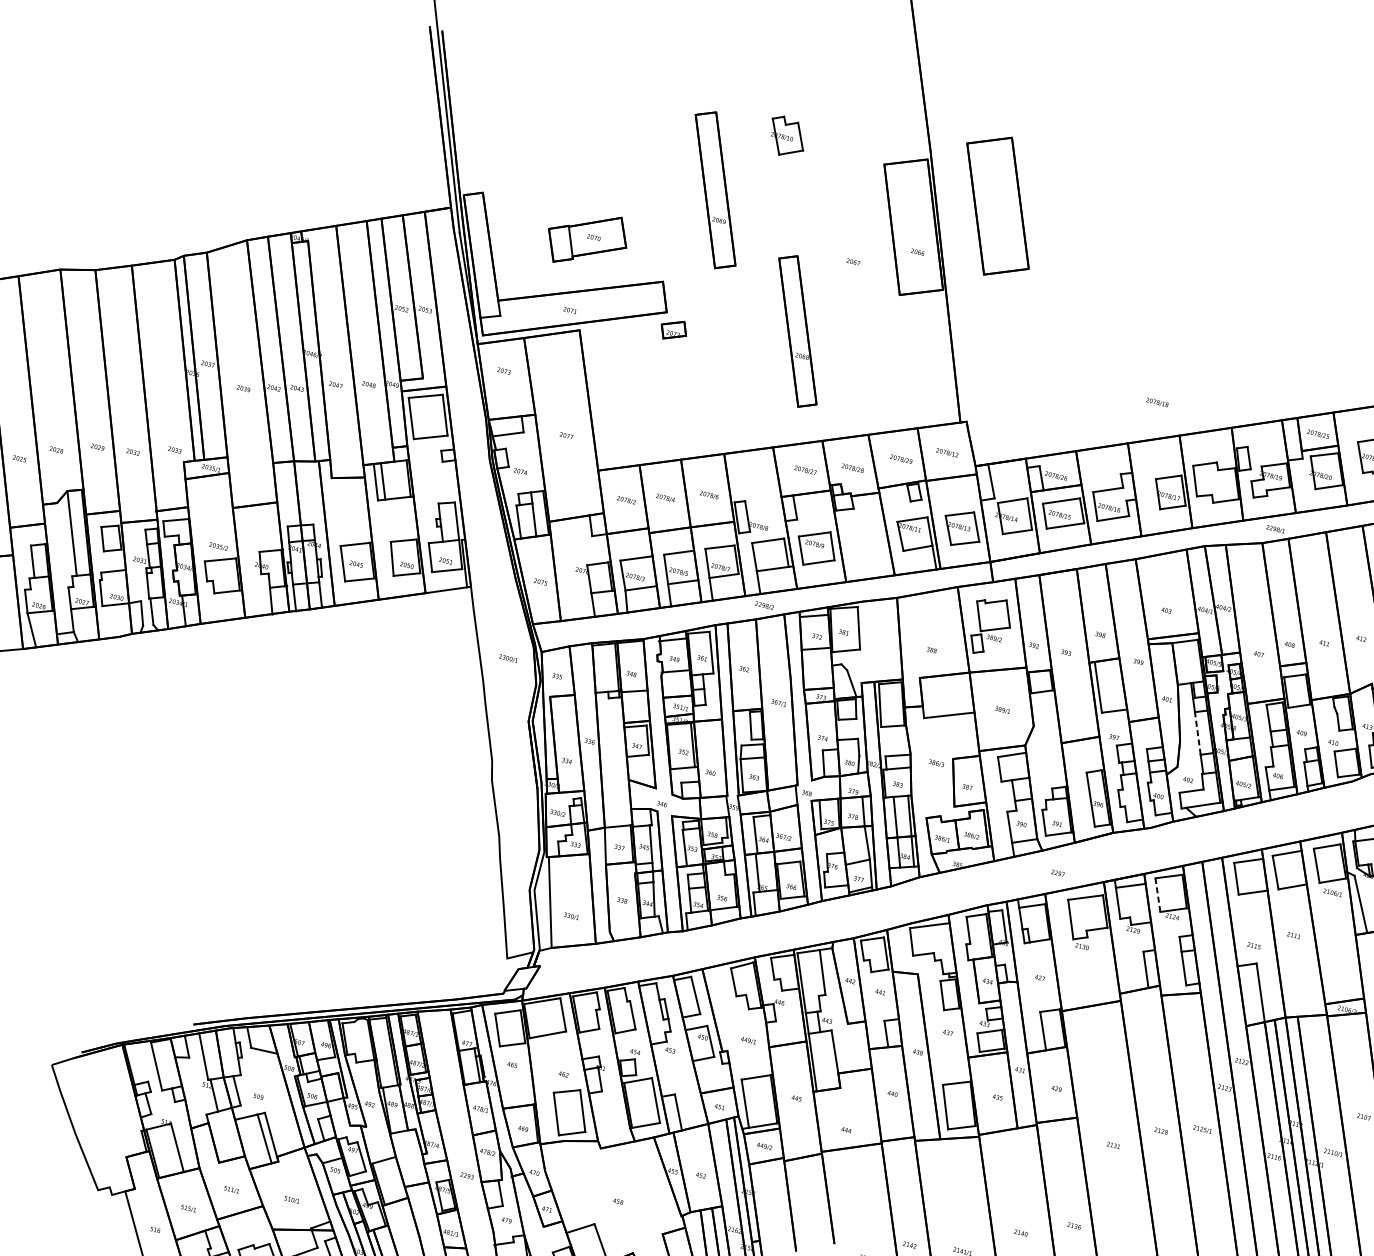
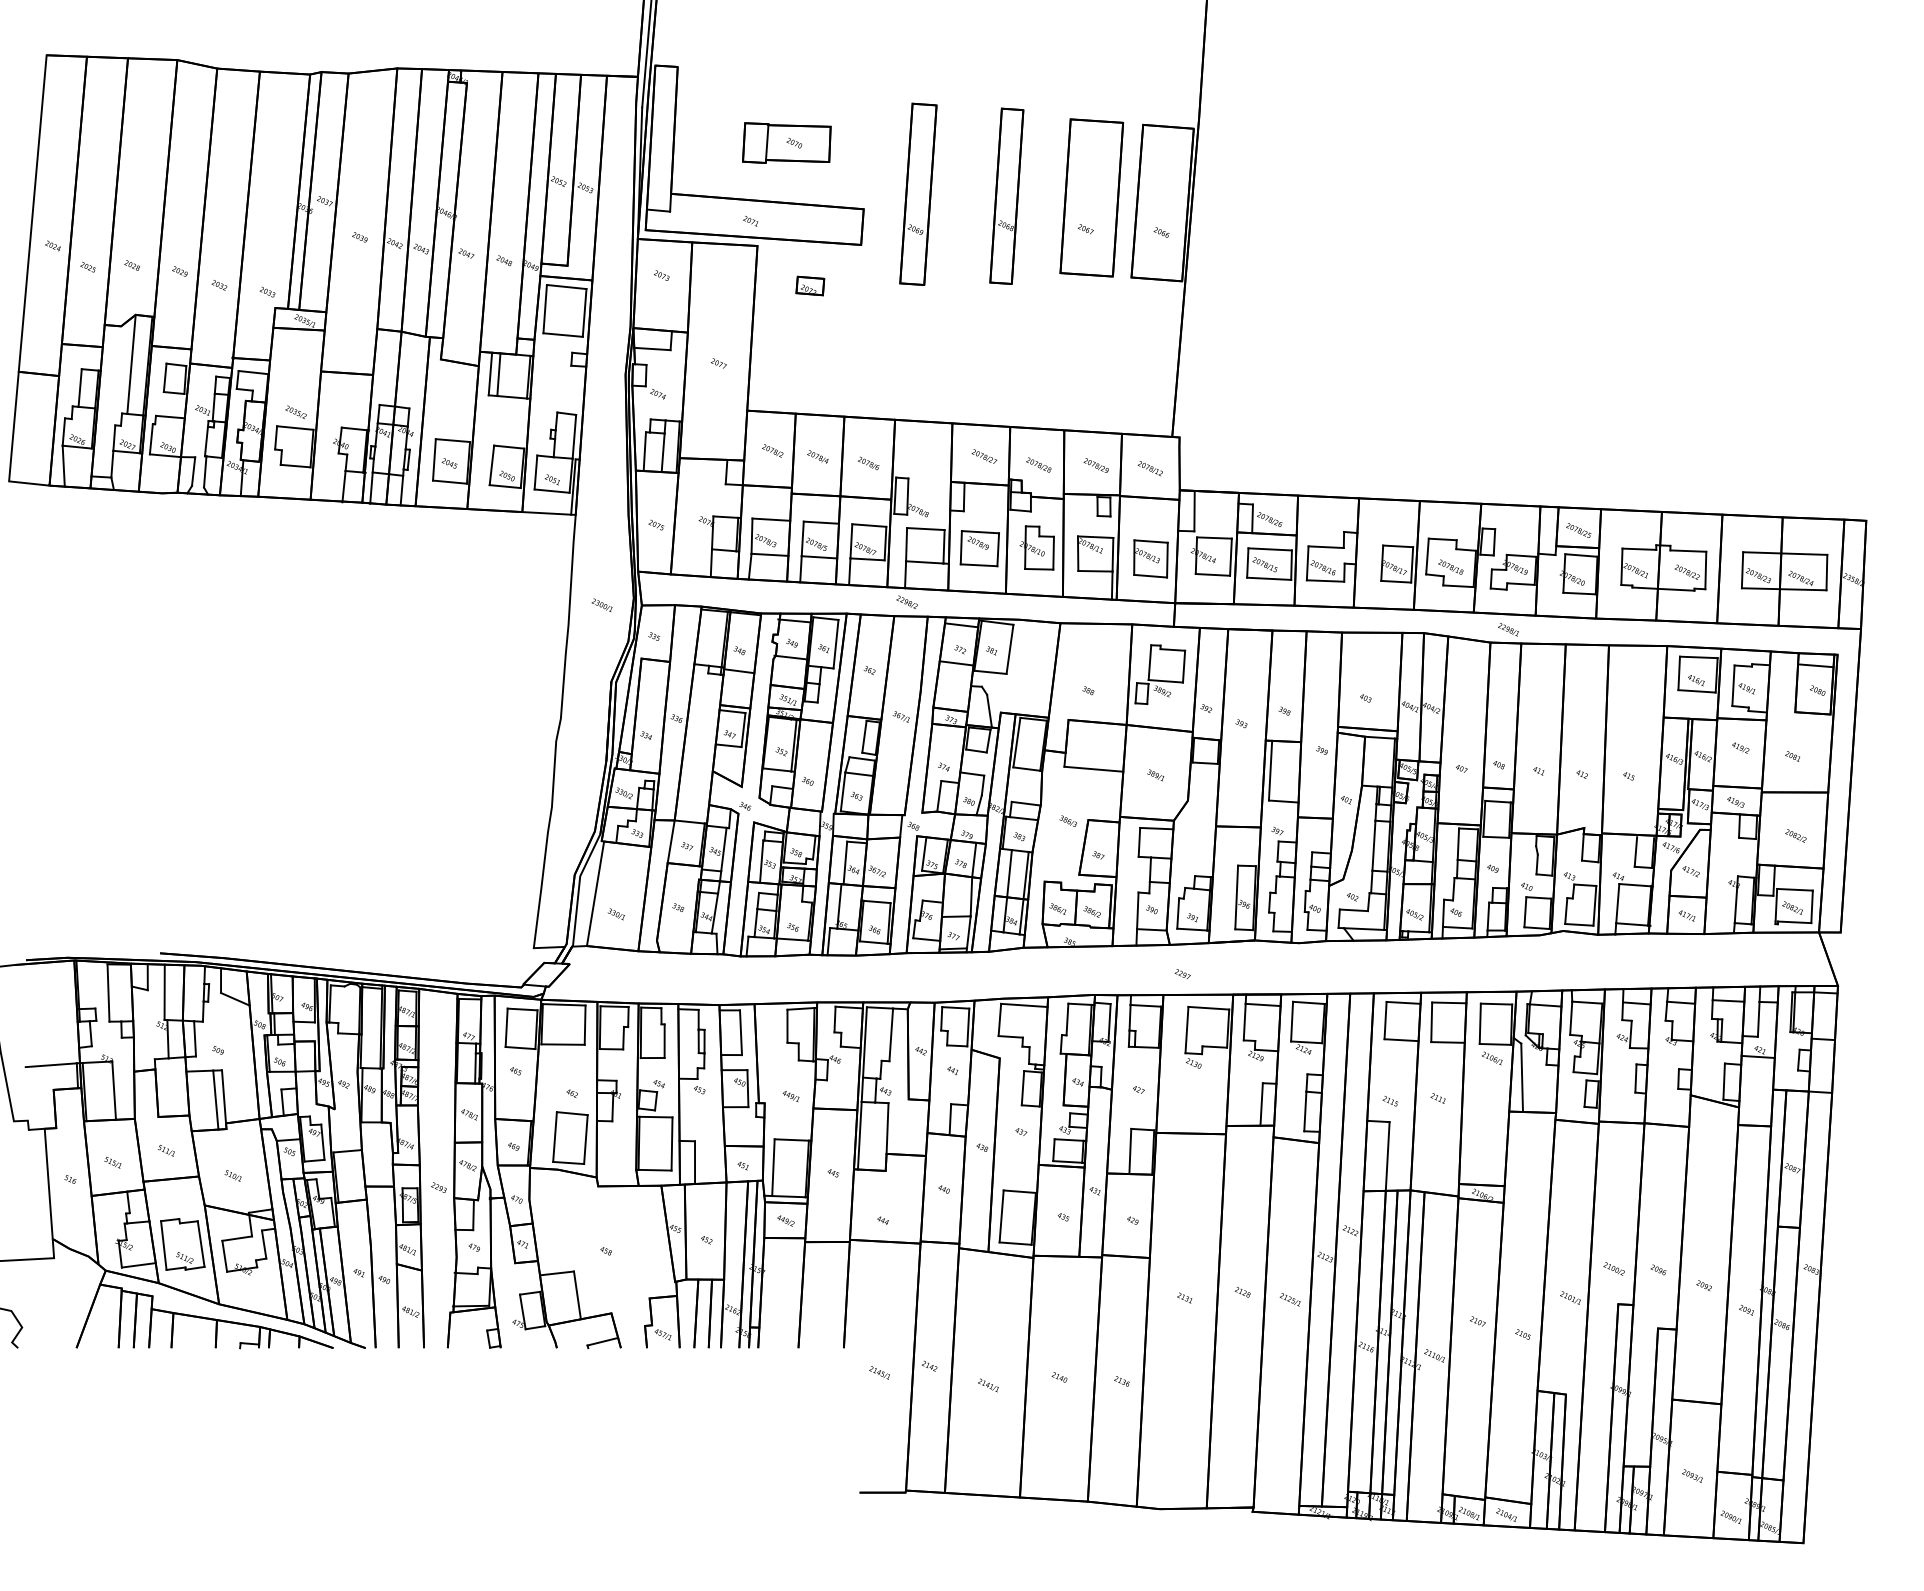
part: (785, 134) -> (1036, 547), moved
part: (715, 189) -> (918, 193), moved
part: (997, 205) -> (1091, 197), moved
part: (673, 329) -> (810, 285), moved
part: (797, 330) -> (1006, 195), moved
text: (1156, 401) -> (1450, 566), moved
line: (1198, 733) -> (1374, 845), dashed -> solid
line: (1158, 894) -> (1292, 1021), dashed -> solid
line: (119, 1137) -> (50, 1065), added

